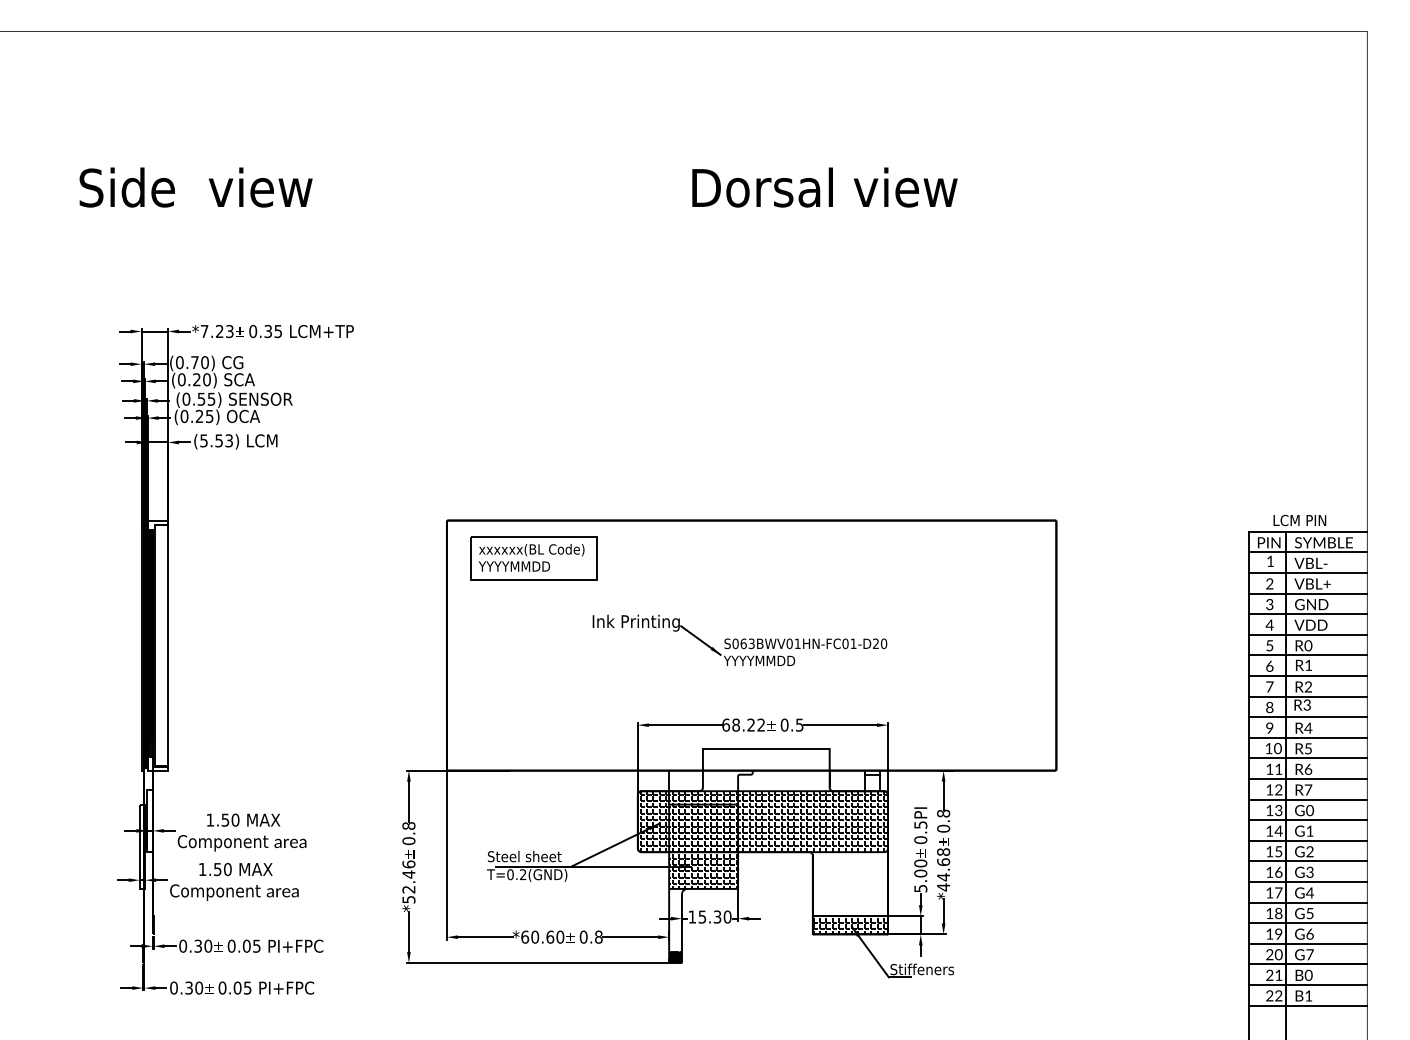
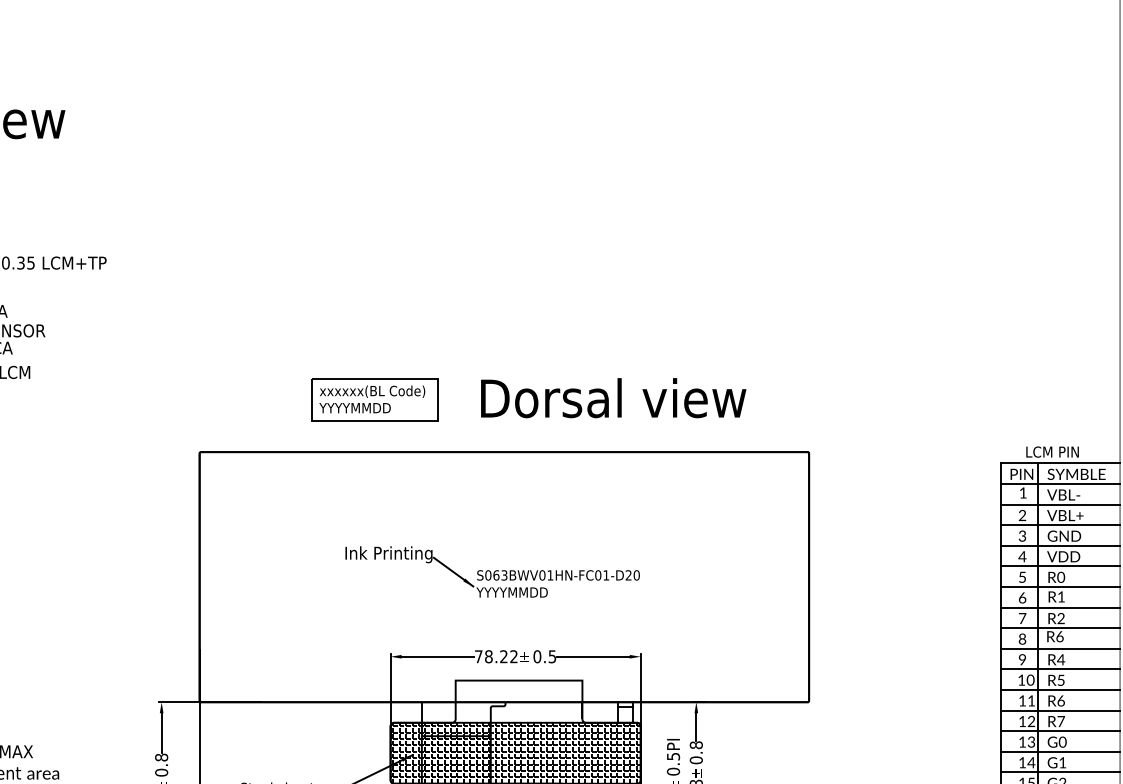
text: (824, 187) -> (613, 398), moved
part: (533, 558) -> (374, 400), moved
text: (1306, 704) -> (1059, 636), R3 -> R6
text: (726, 724) -> (479, 656), 68.22 -> 78.22

